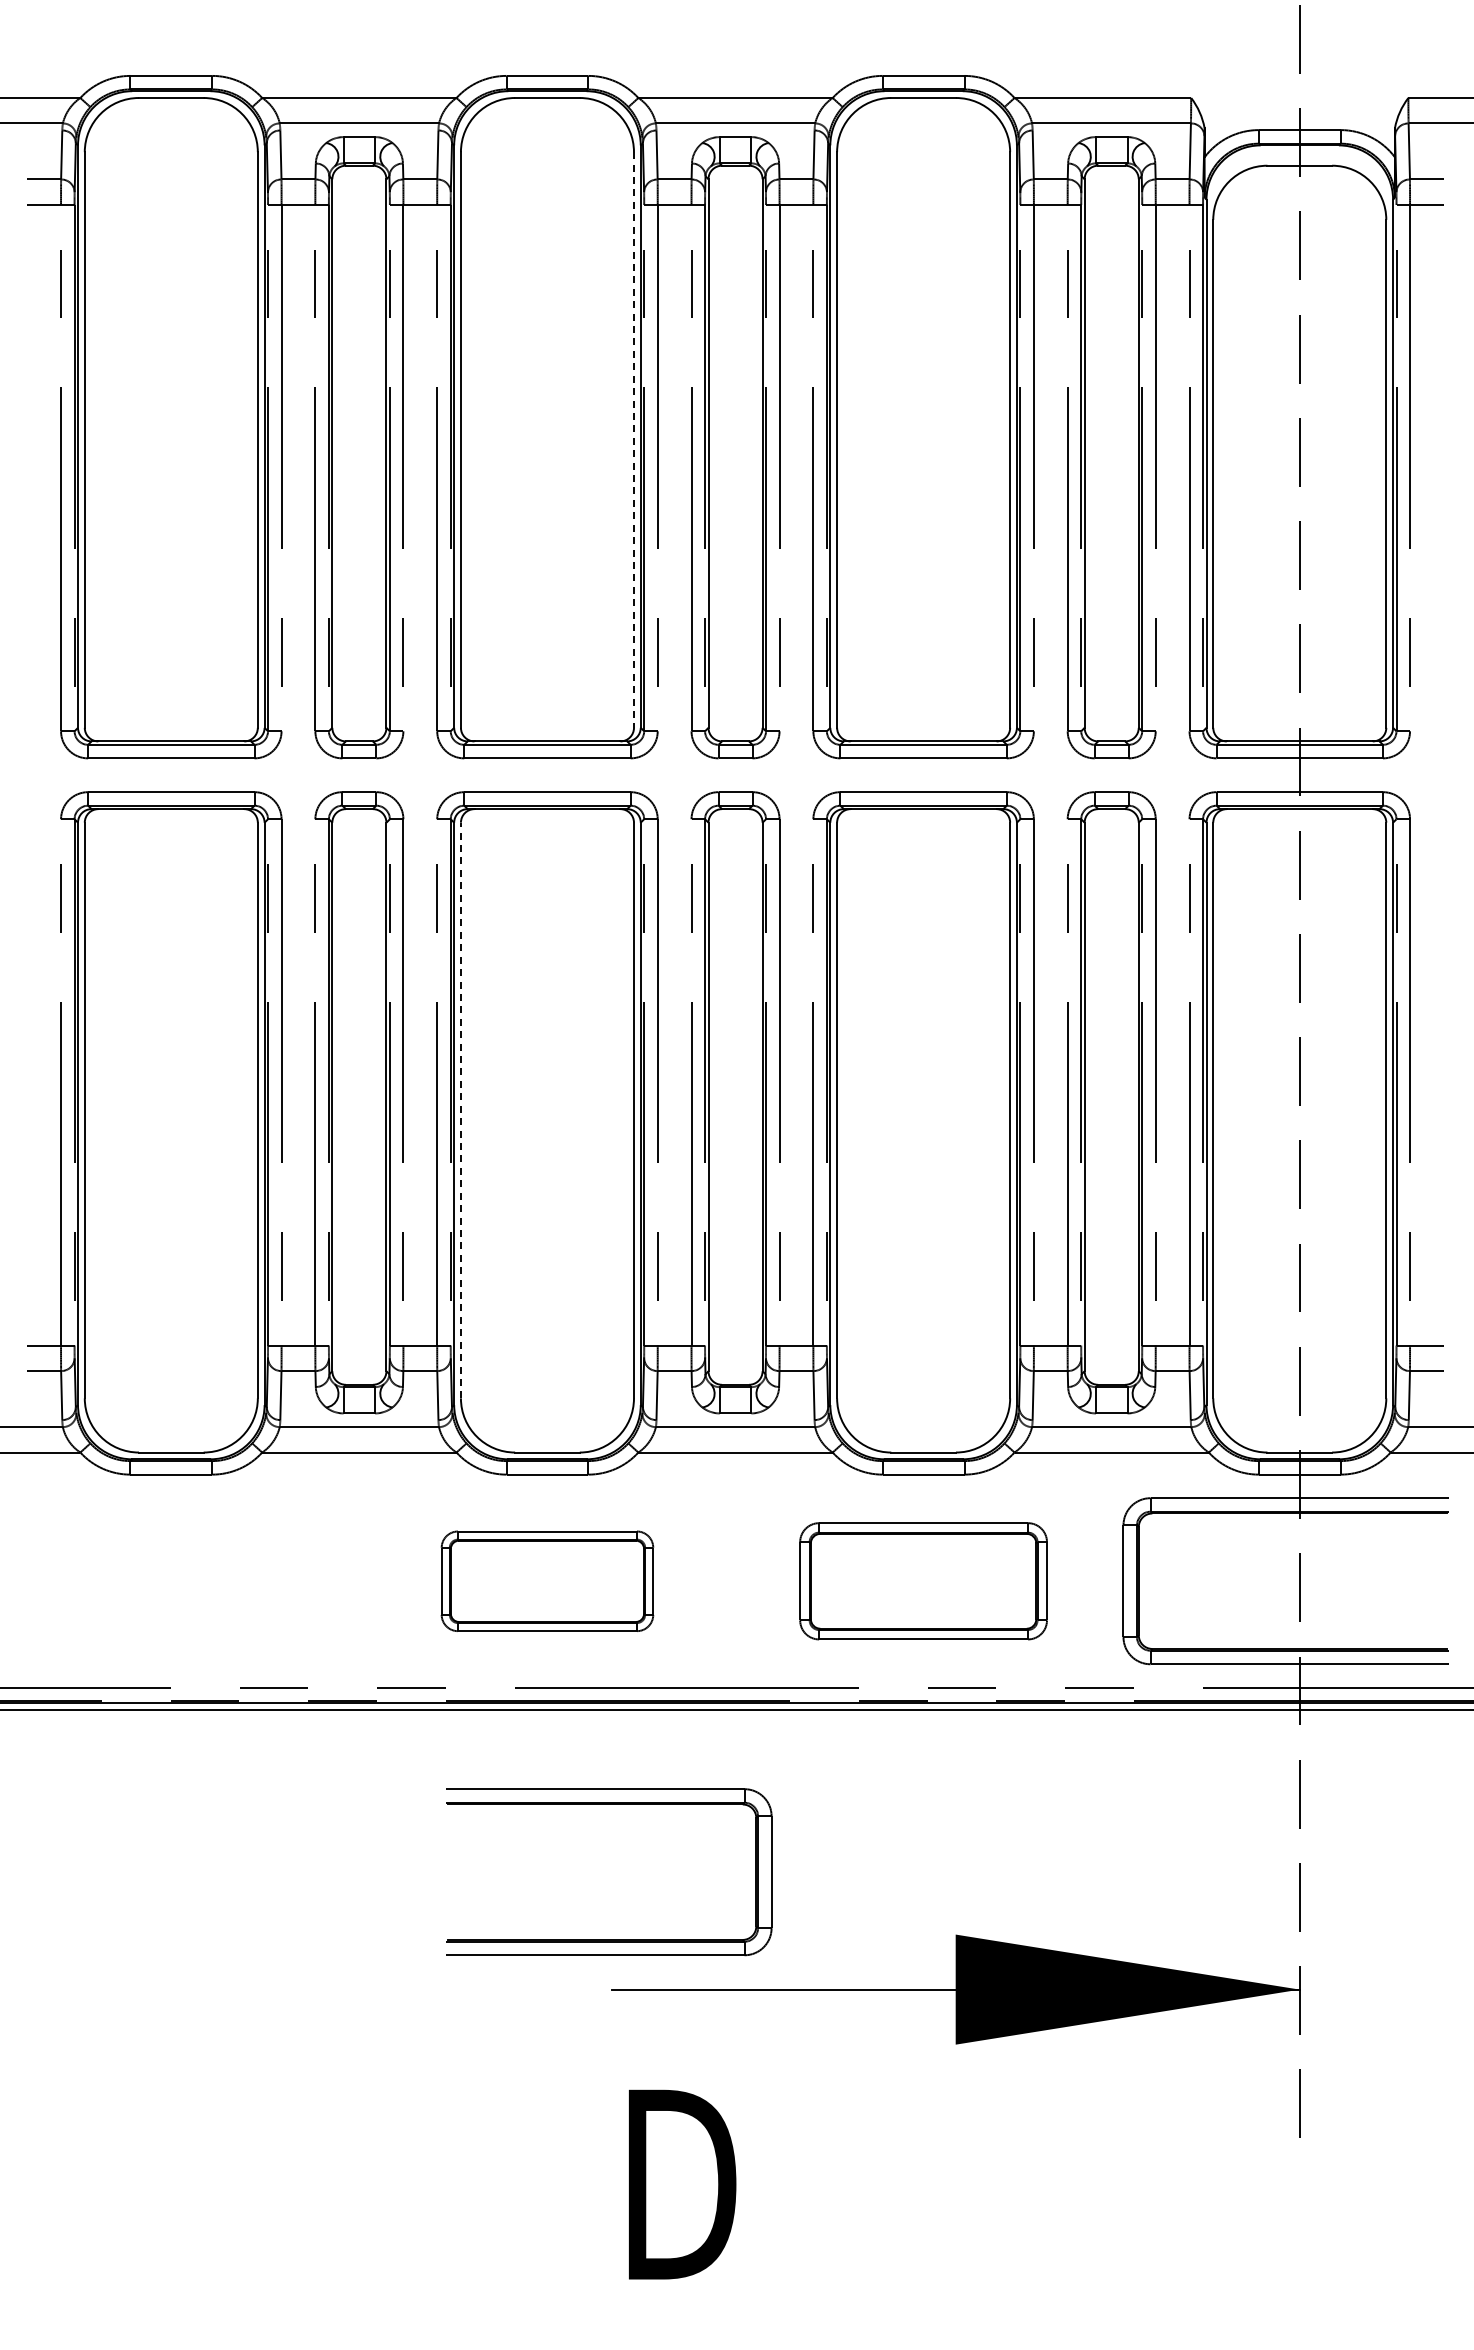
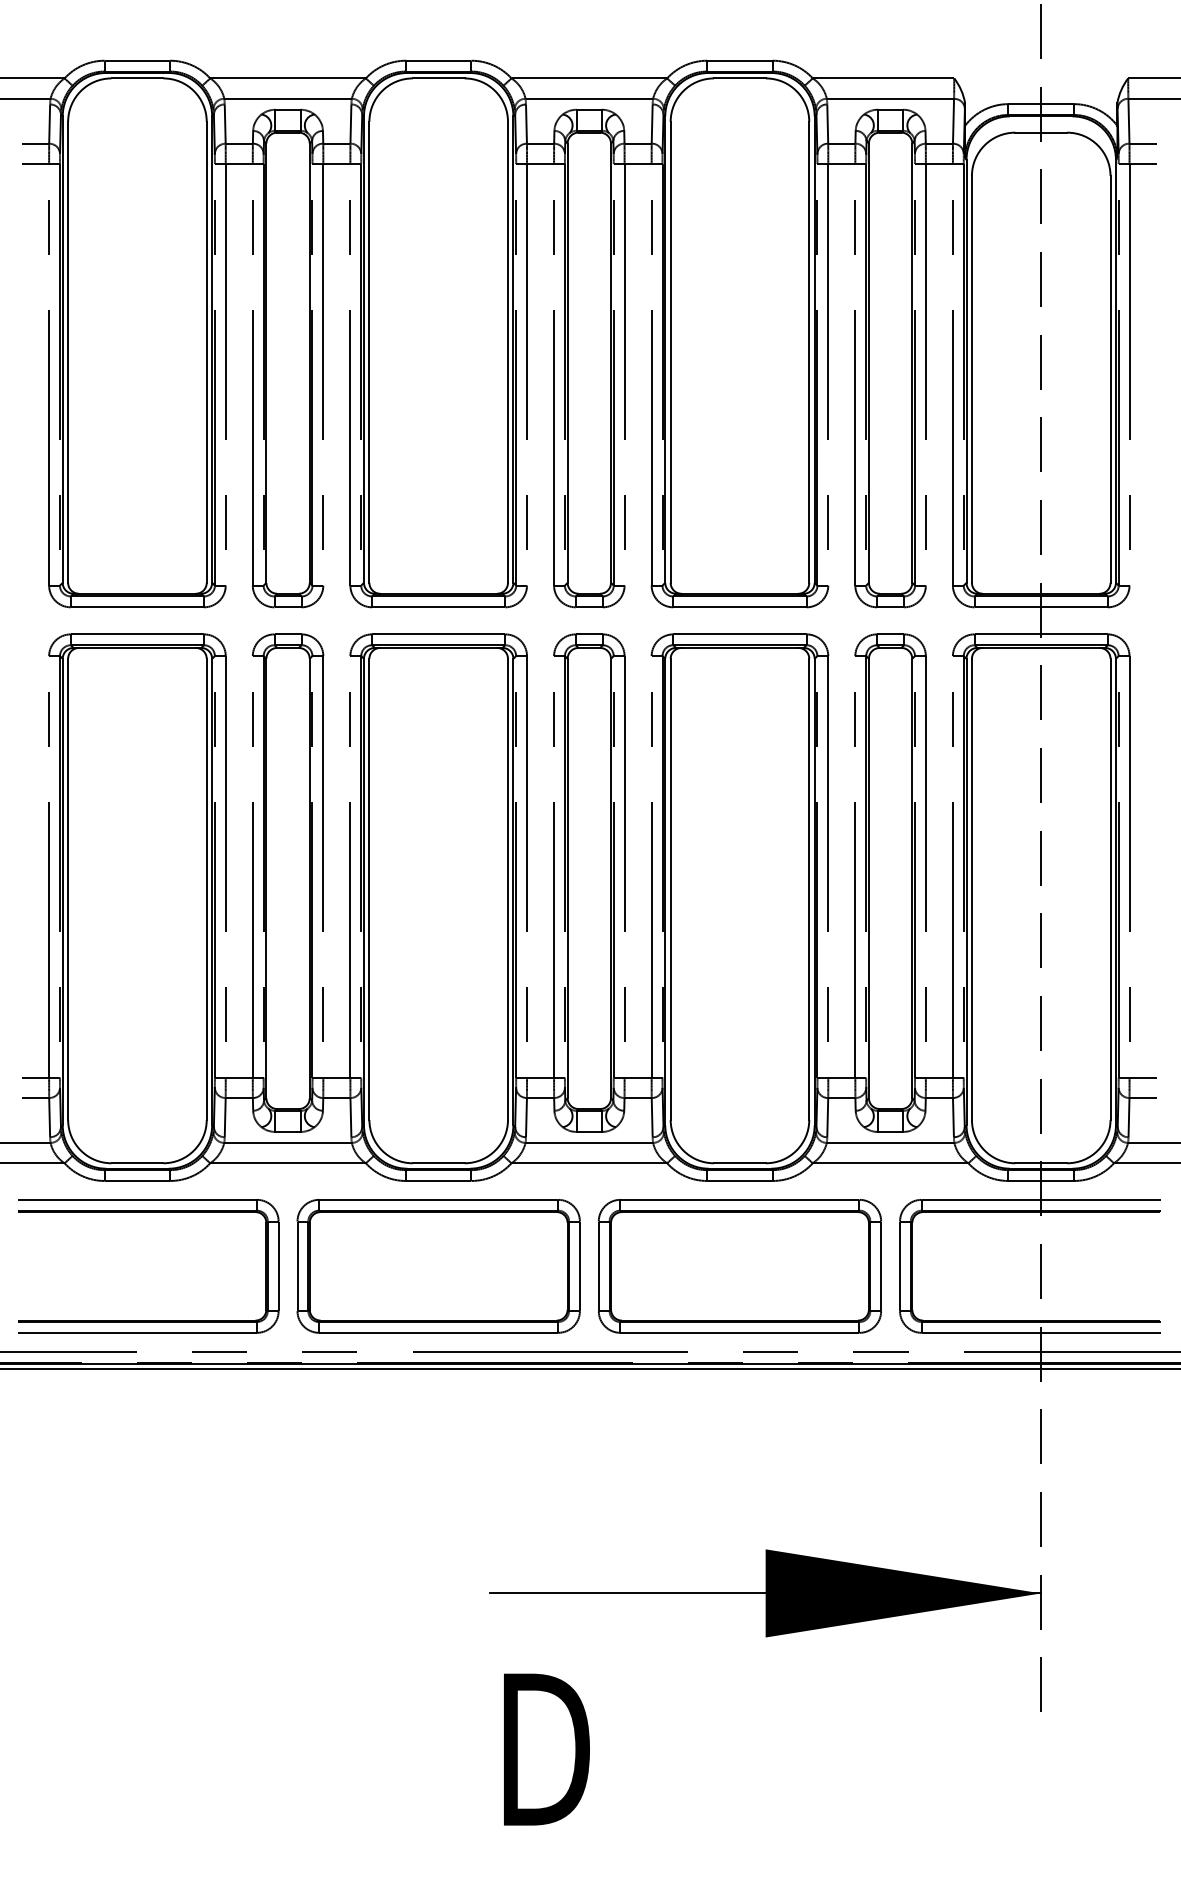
line: (633, 440) -> (507, 352), dashed -> solid
line: (460, 1110) -> (369, 889), dashed -> solid
part: (547, 1581) -> (438, 1266), size x1.67
part: (923, 1581) -> (739, 1266), size x1.43
part: (609, 1939) -> (148, 1320), moved

